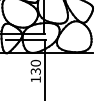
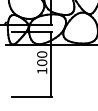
text: (36, 71) -> (42, 62), 130 -> 100

